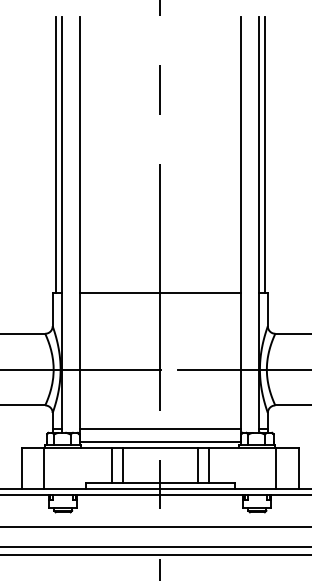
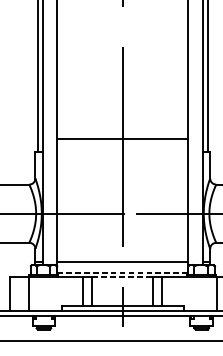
line: (159, 293) -> (122, 138), moved
line: (160, 442) -> (122, 272), solid -> dashed
line: (160, 448) -> (122, 277), solid -> dashed

